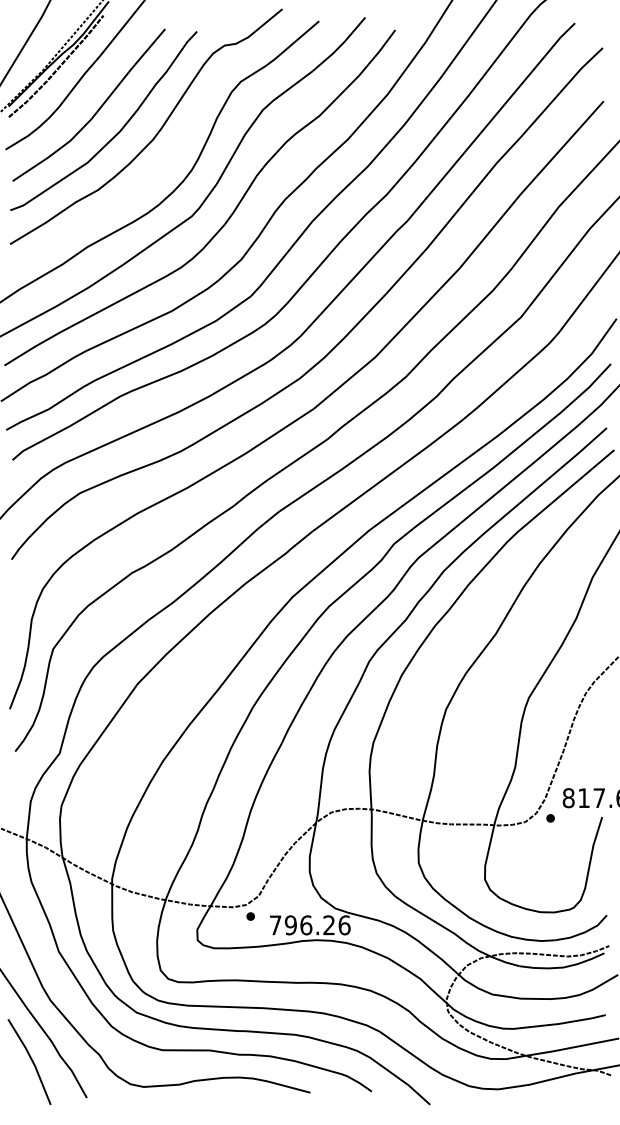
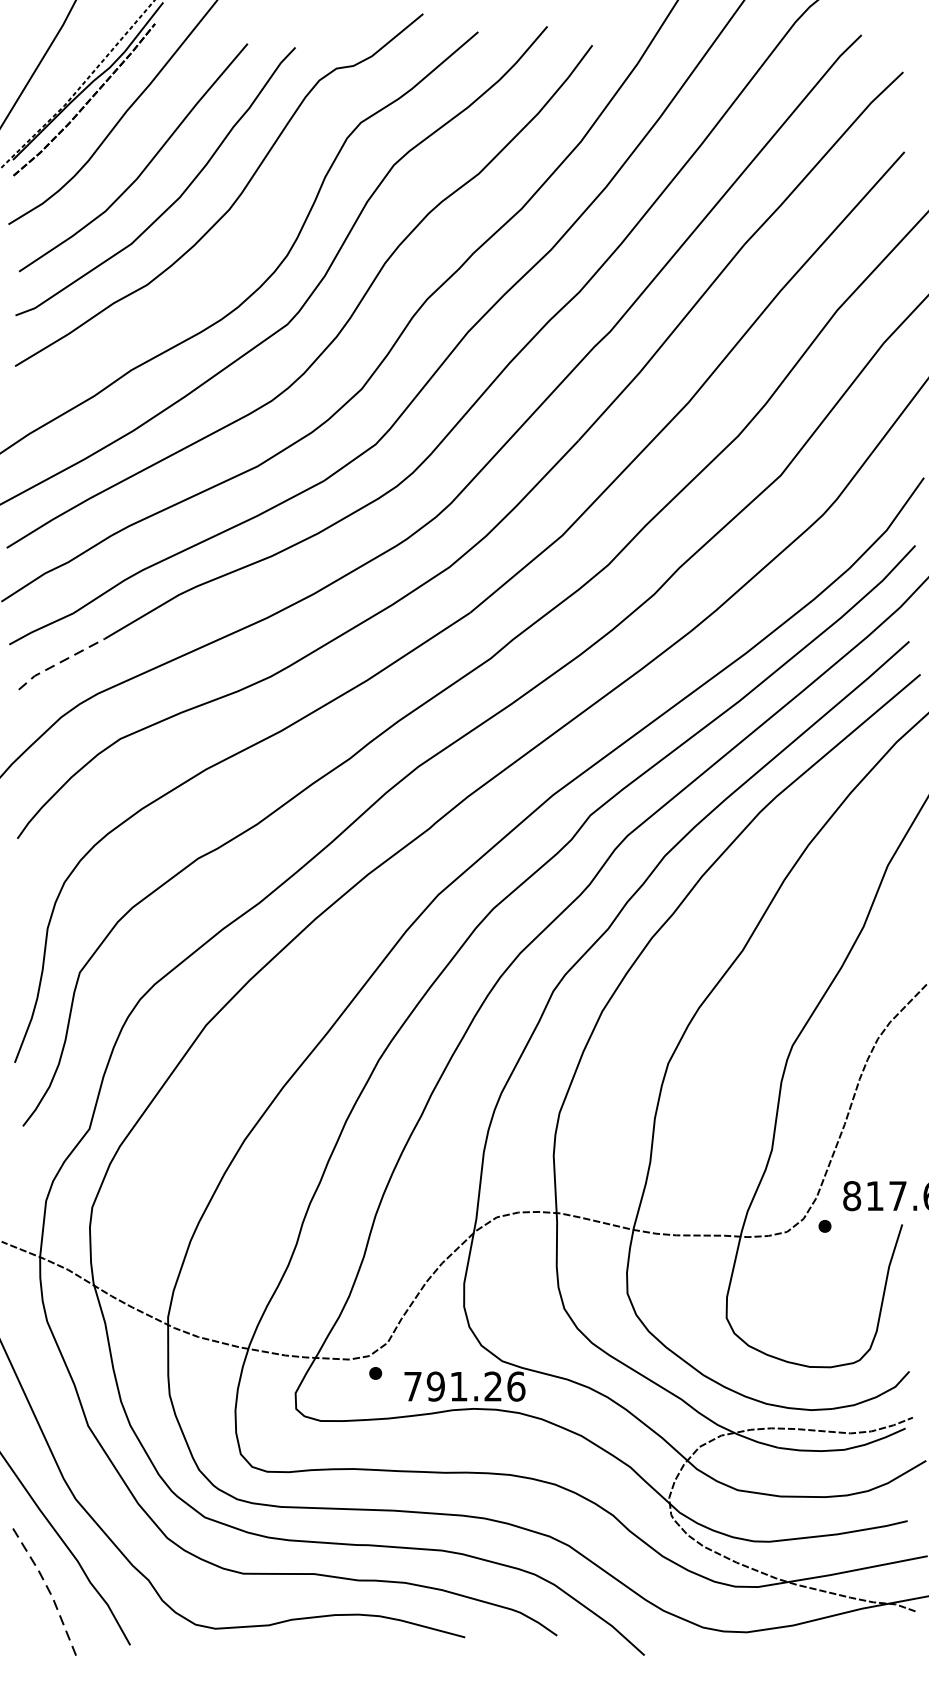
line: (39, 442) -> (59, 663), solid -> dashed
text: (306, 925) -> (459, 1386), 796.26 -> 791.26
line: (31, 1060) -> (47, 1589), solid -> dashed

